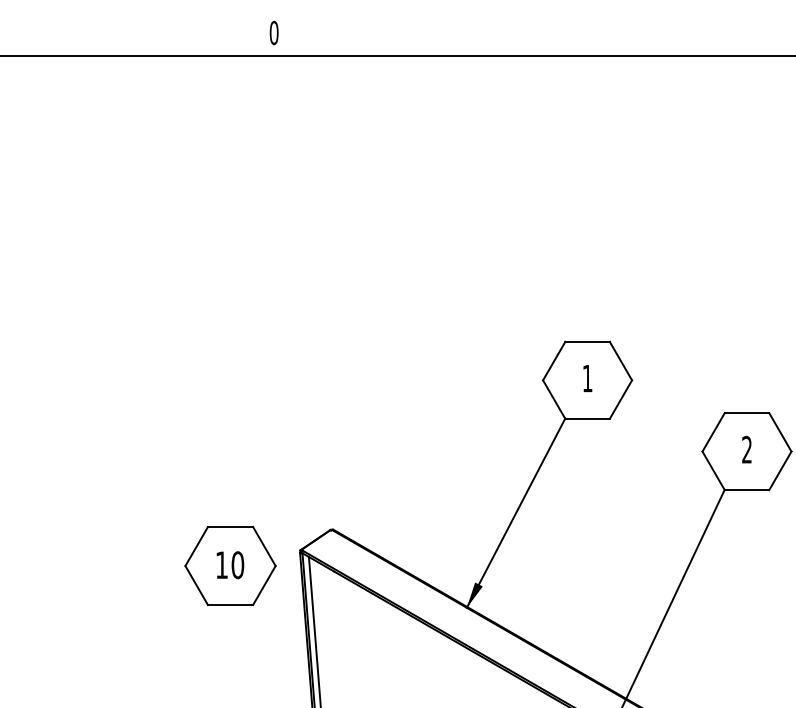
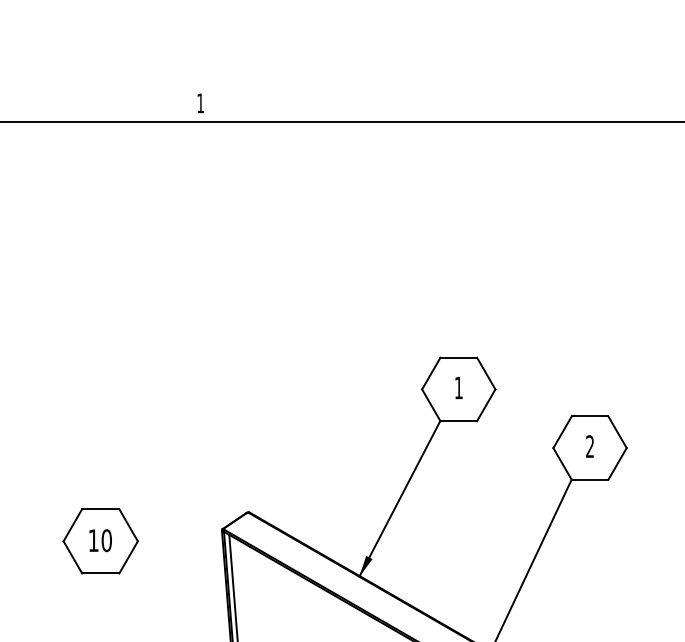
text: (273, 33) -> (200, 103), 0 -> 1
part: (230, 566) -> (100, 541), moved

